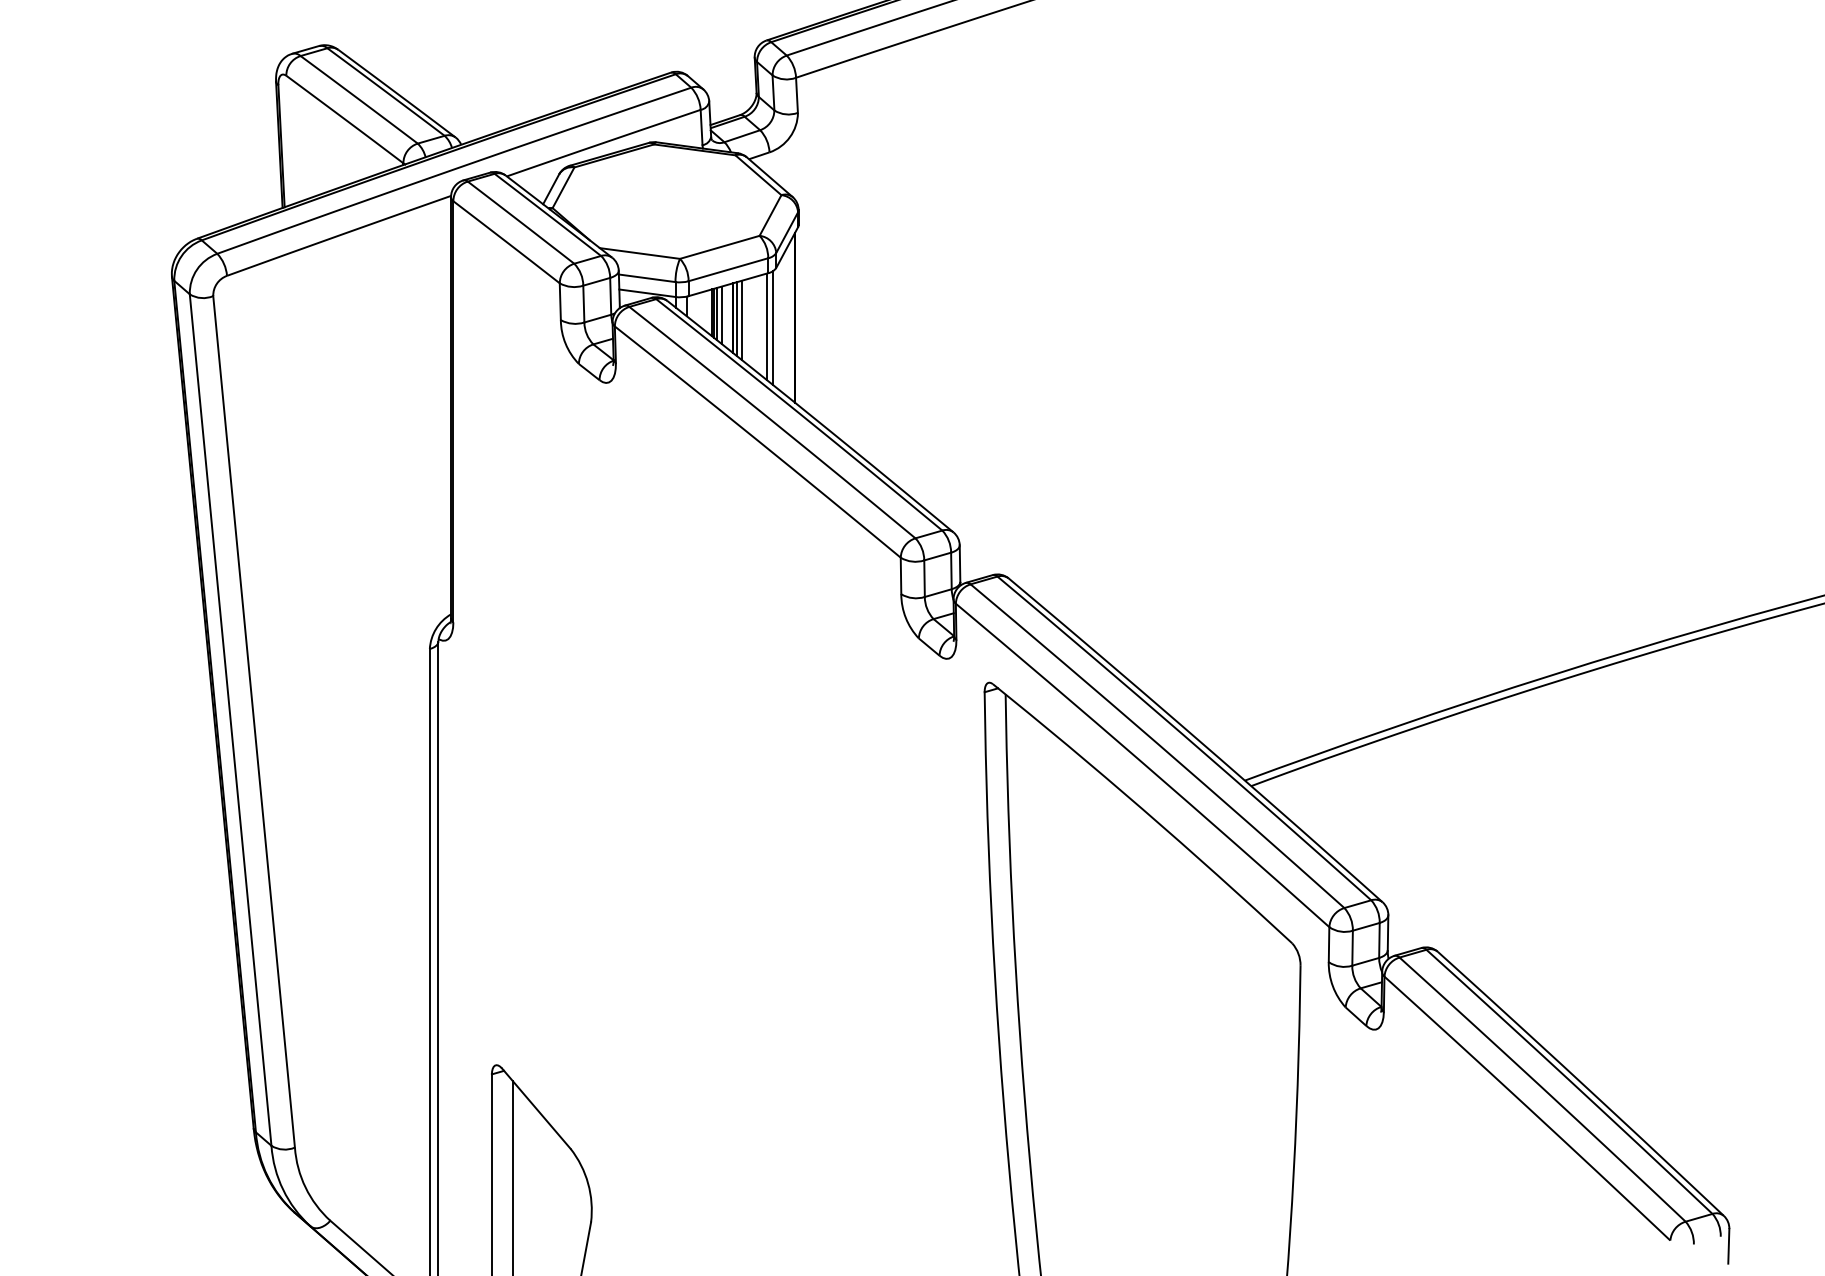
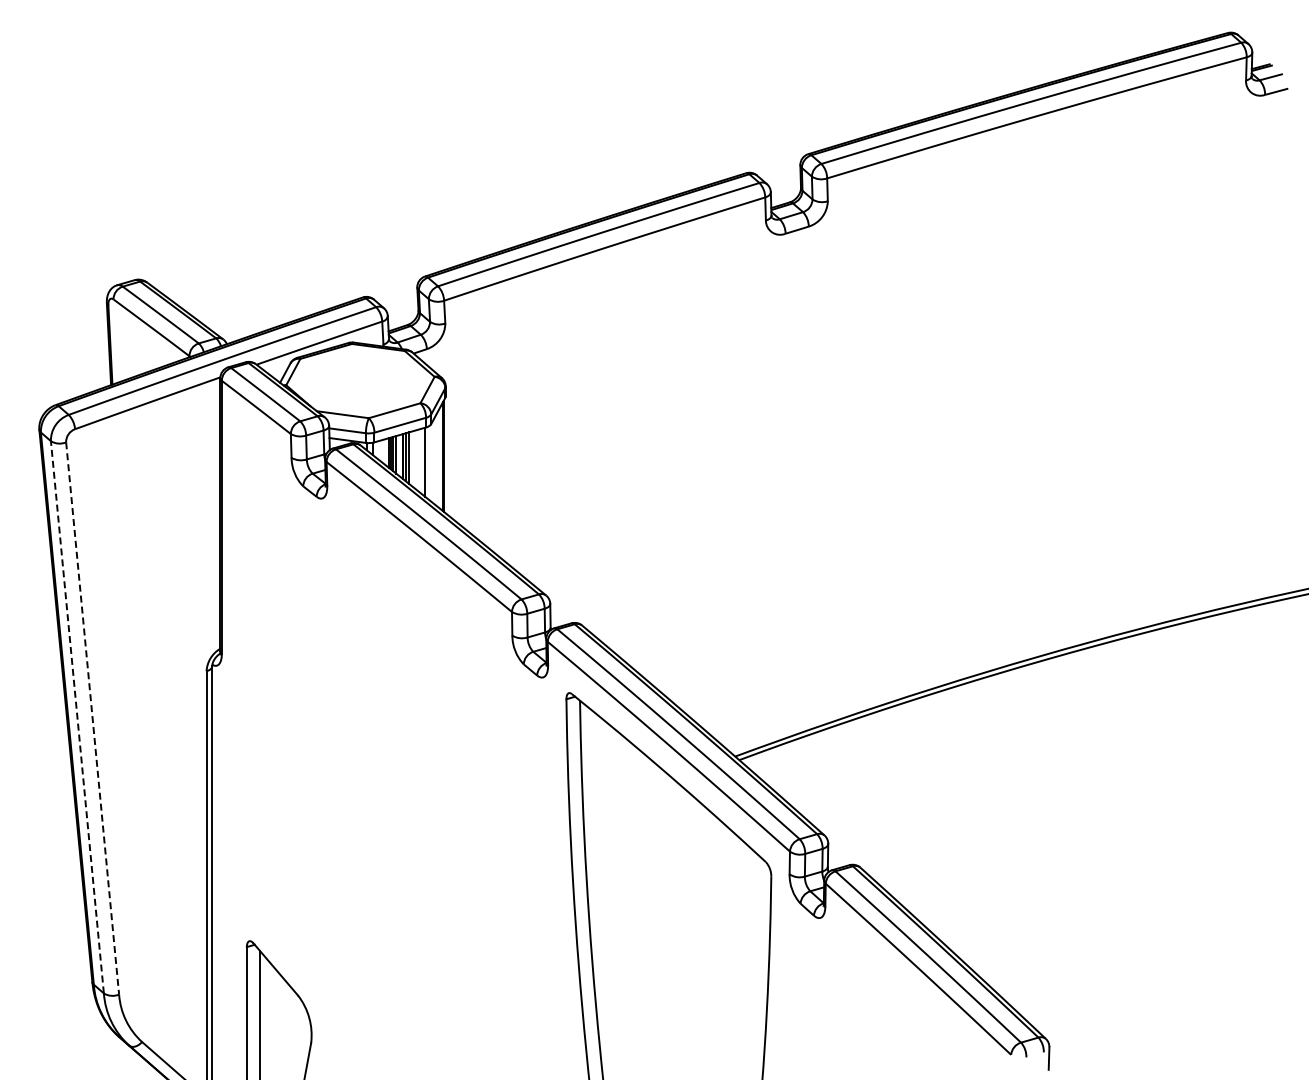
line: (773, 328) -> (429, 463), removed
line: (230, 718) -> (77, 716), solid -> dashed
line: (253, 721) -> (92, 718), solid -> dashed

